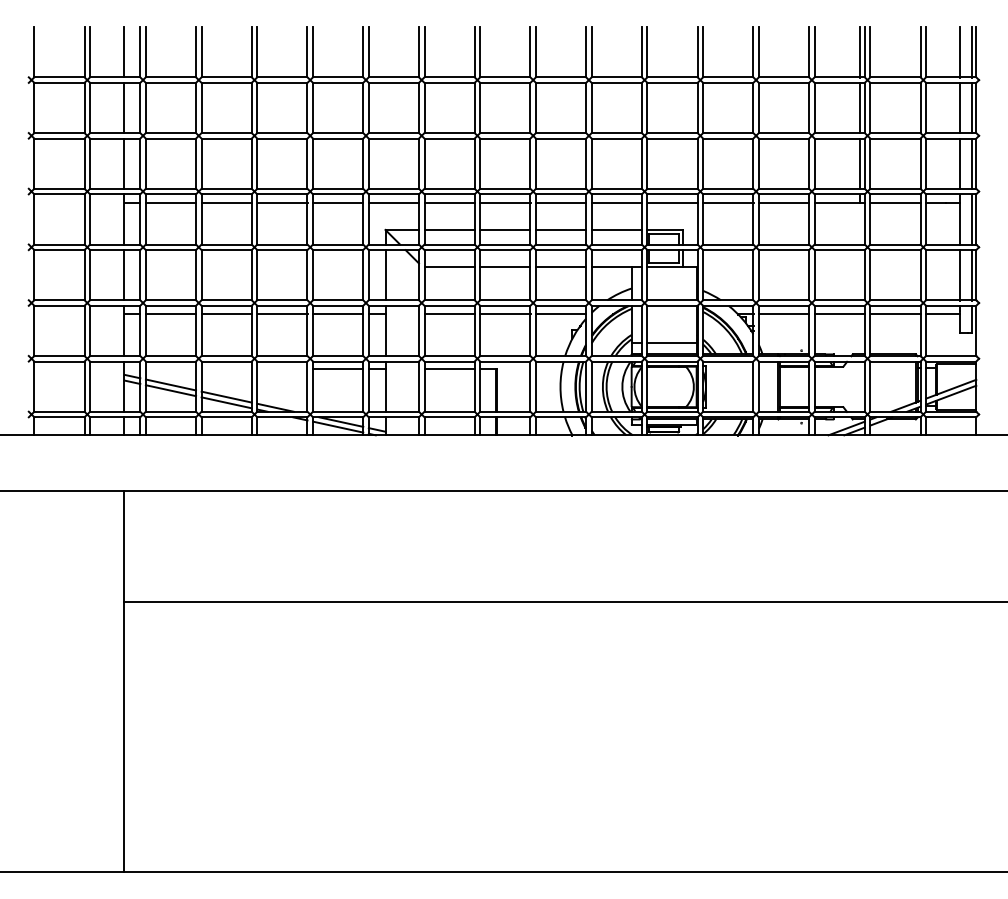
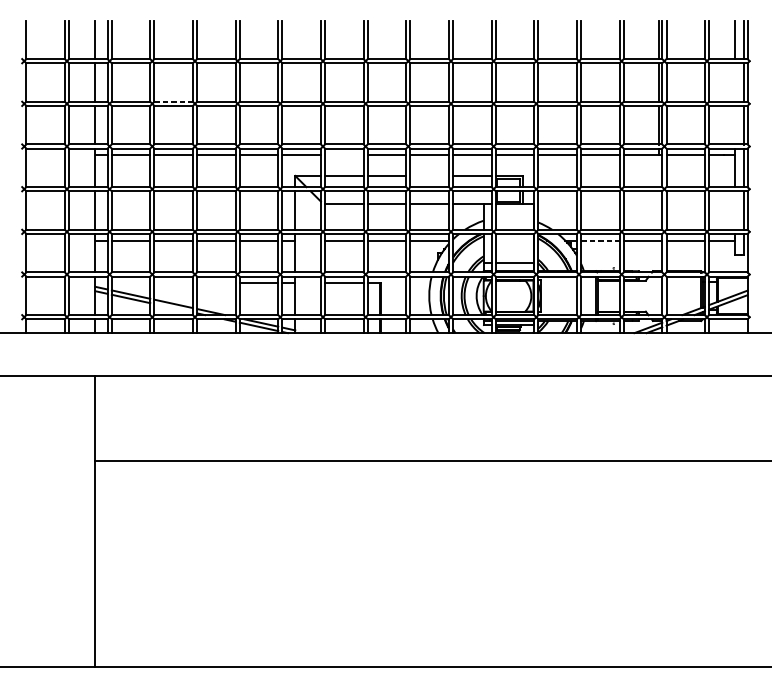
line: (960, 108) -> (735, 82), removed
line: (227, 133) -> (174, 102), solid -> dashed
line: (960, 163) -> (735, 125), removed
line: (449, 203) -> (344, 155), removed
line: (561, 229) -> (430, 175), removed
line: (960, 275) -> (735, 210), removed
line: (784, 314) -> (600, 240), solid -> dashed
line: (226, 402) -> (173, 308), removed

